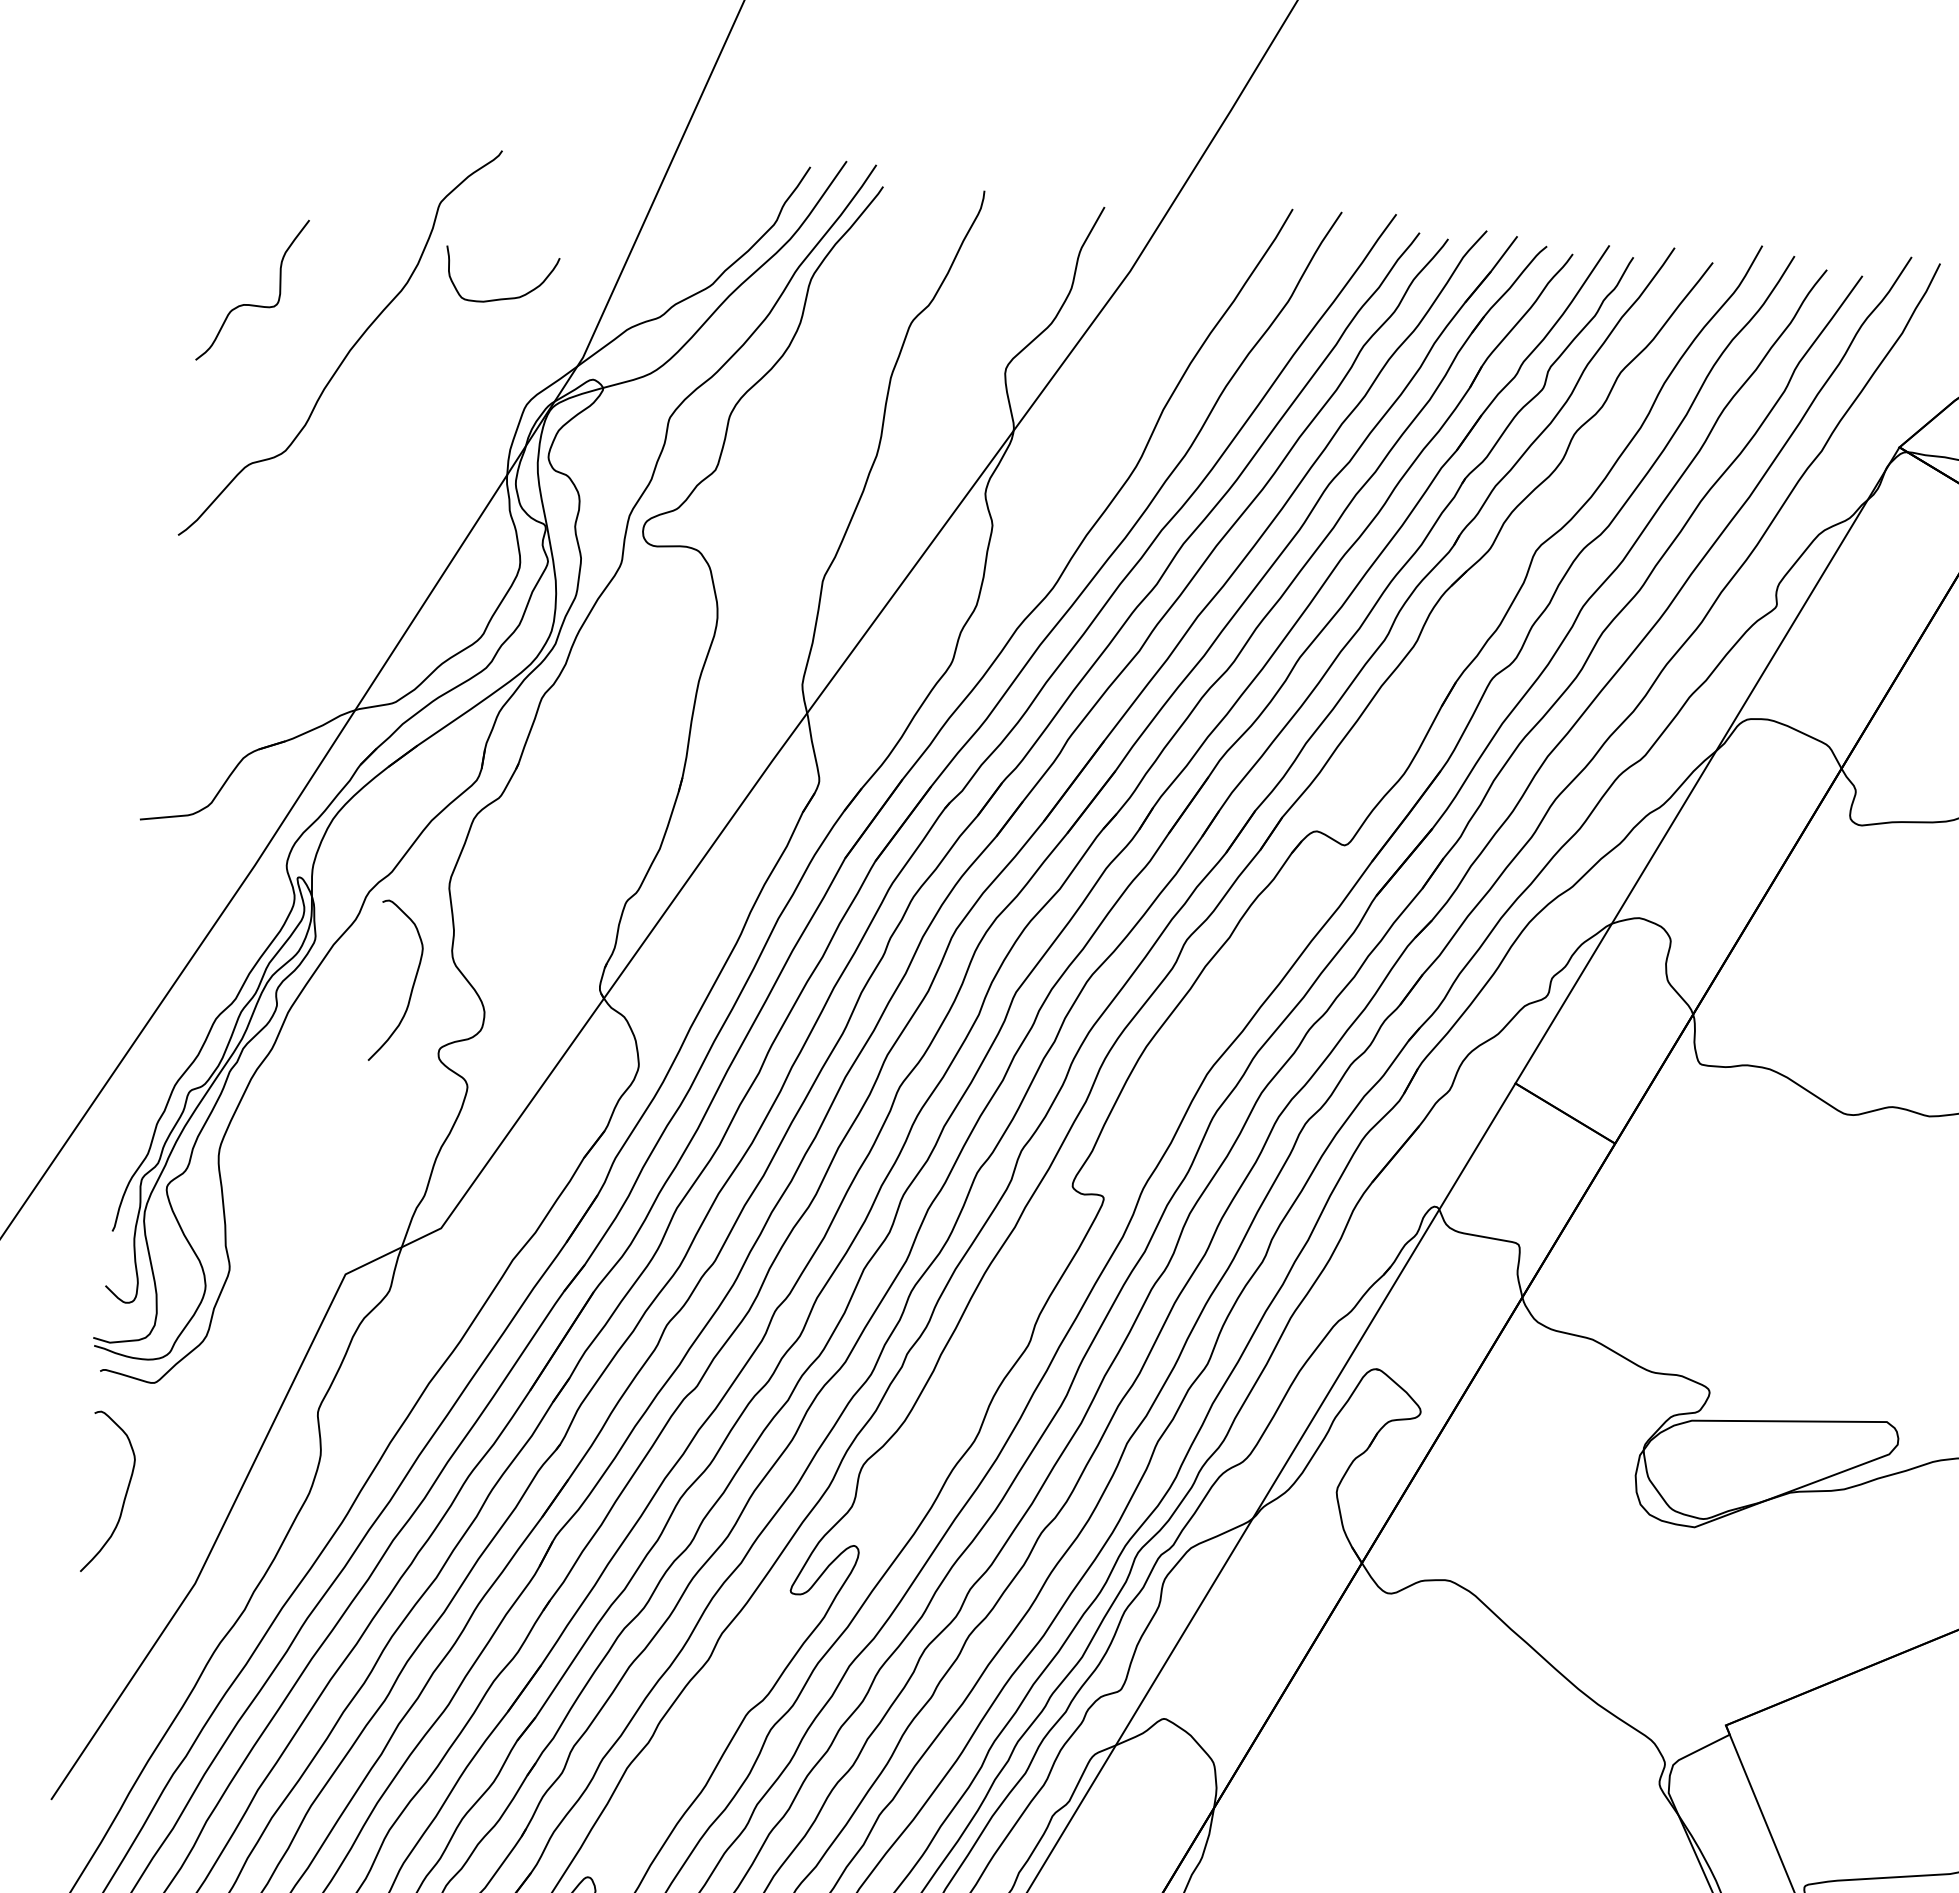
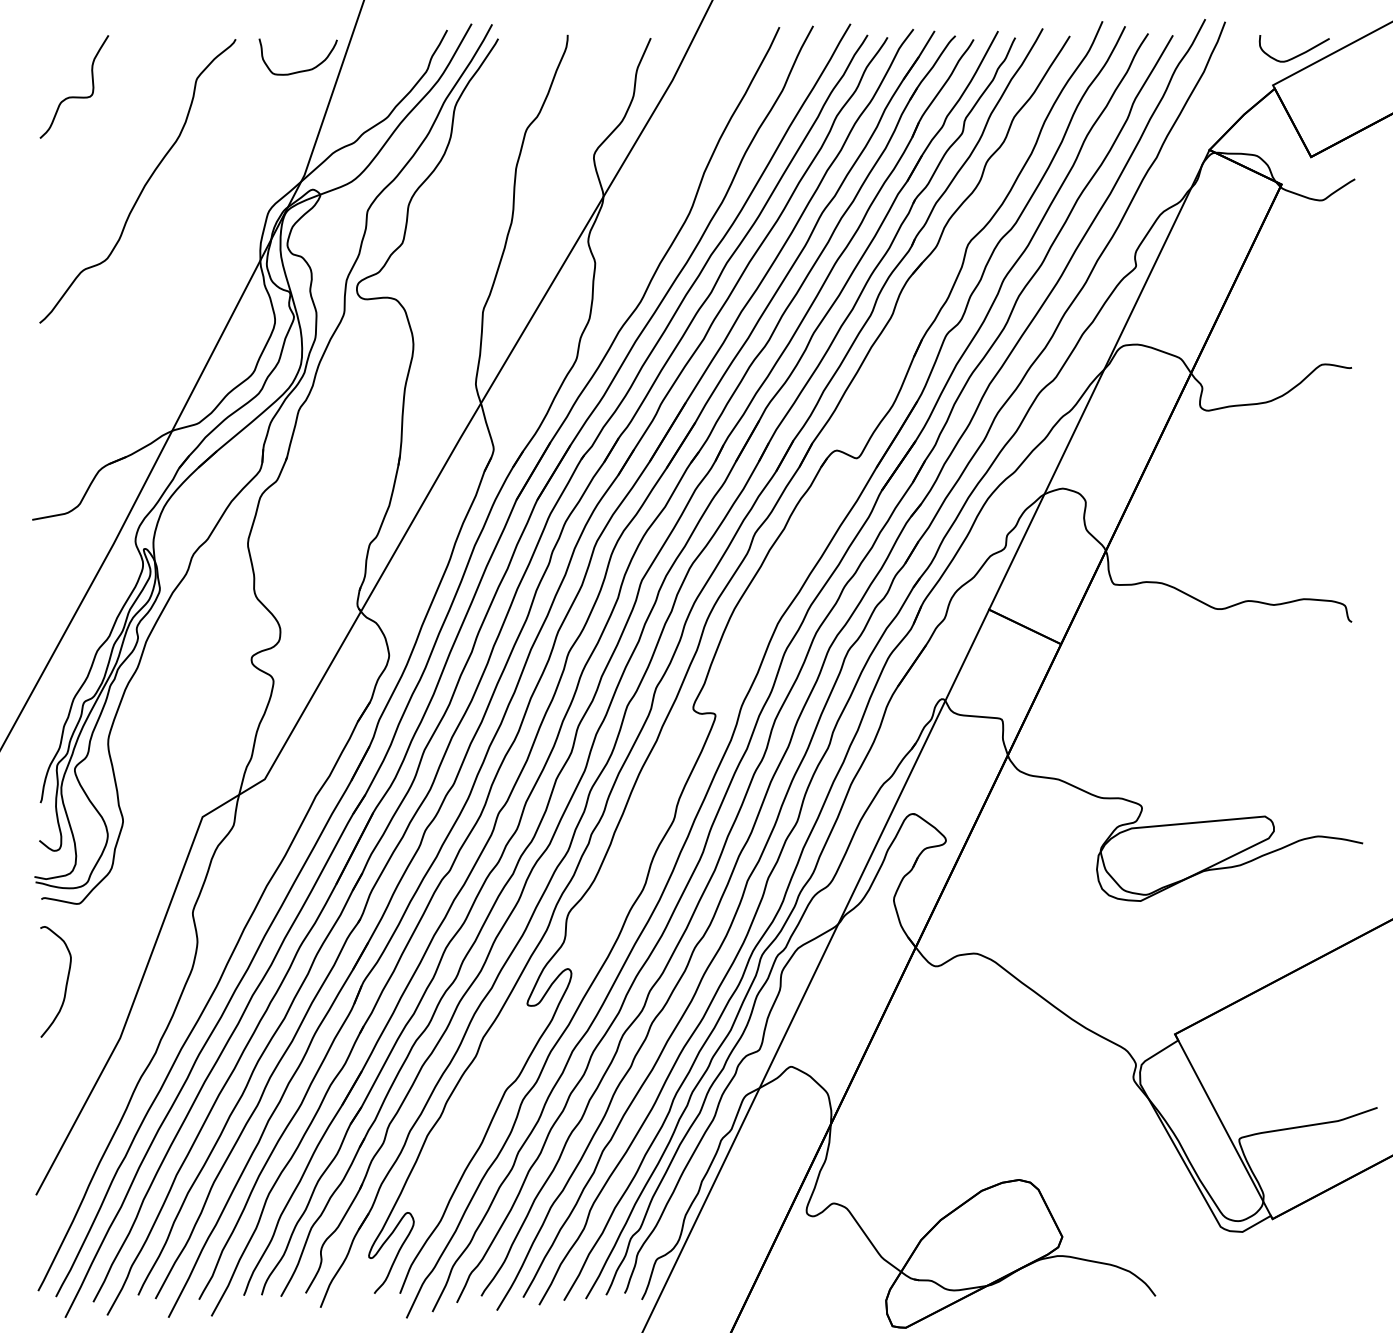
curve: (502, 297) -> (300, 70), moved
curve: (251, 304) -> (74, 96), moved
curve: (411, 987) -> (228, 616), removed

